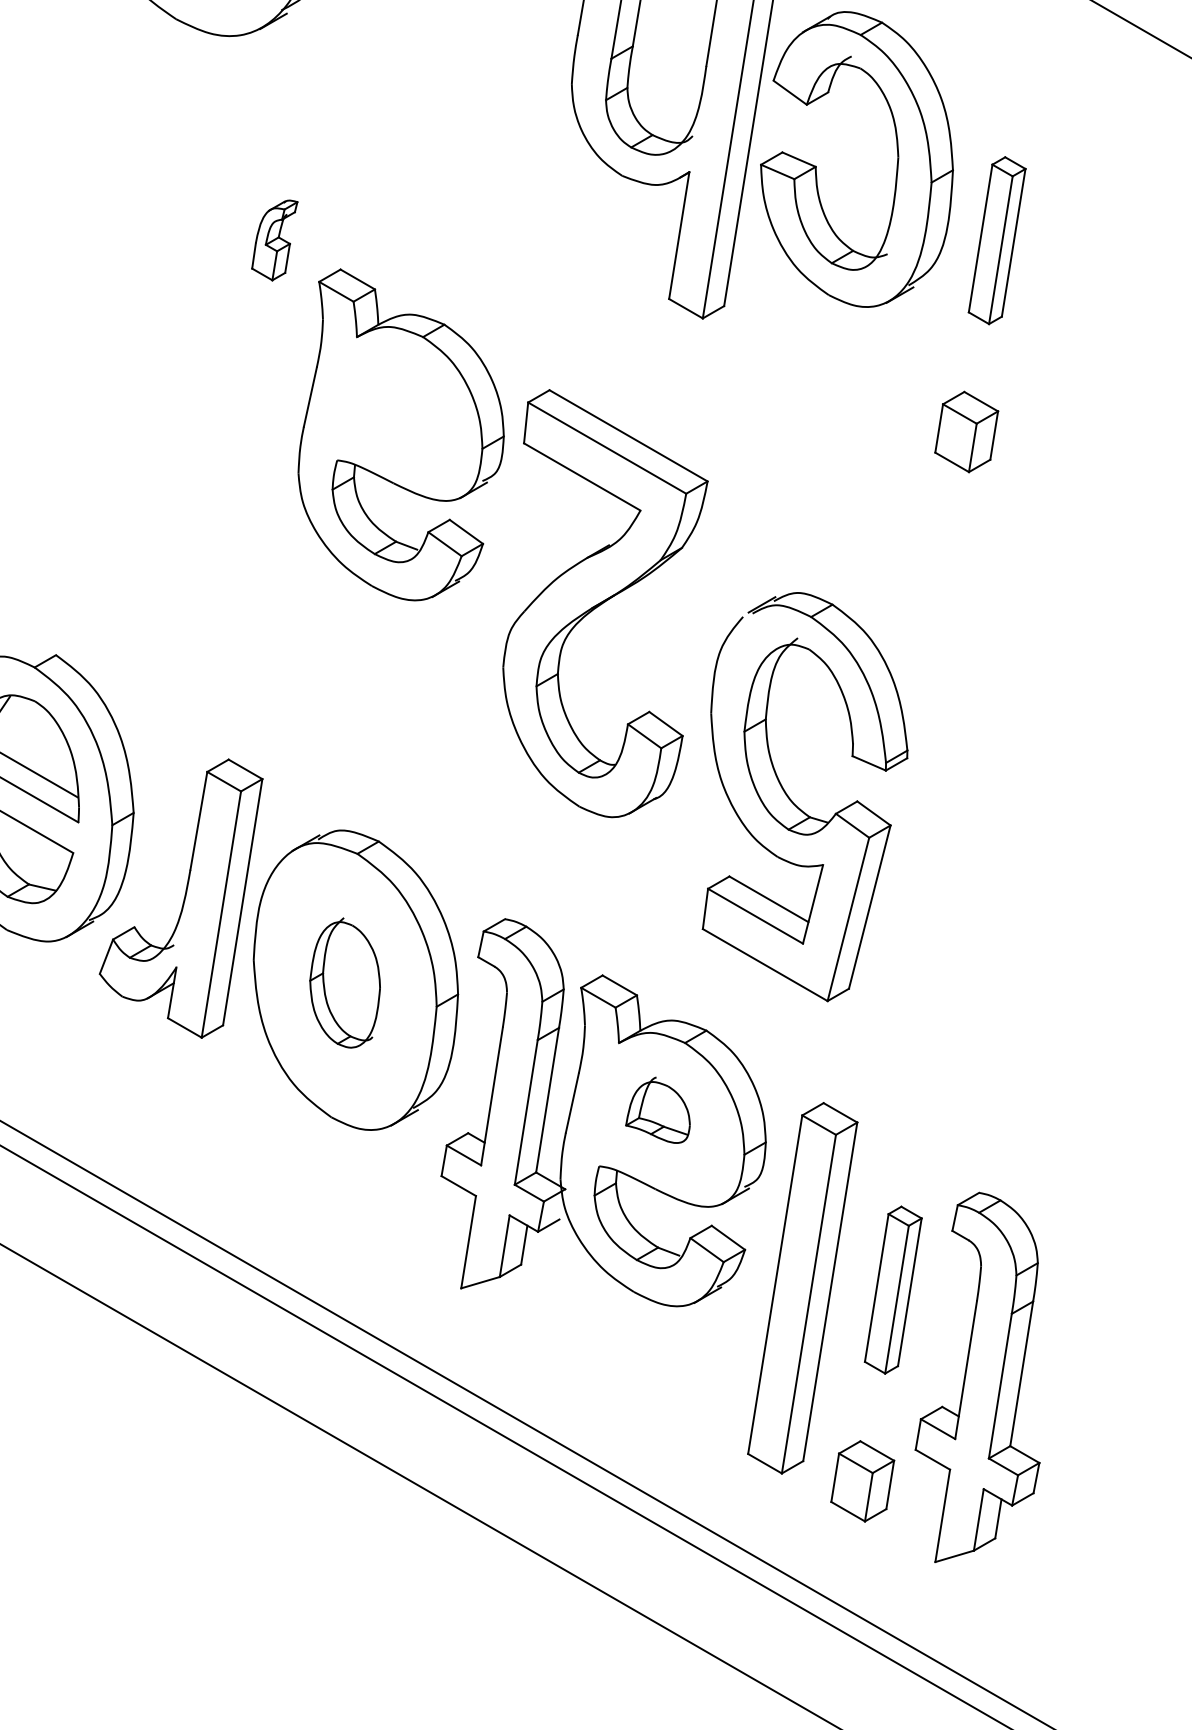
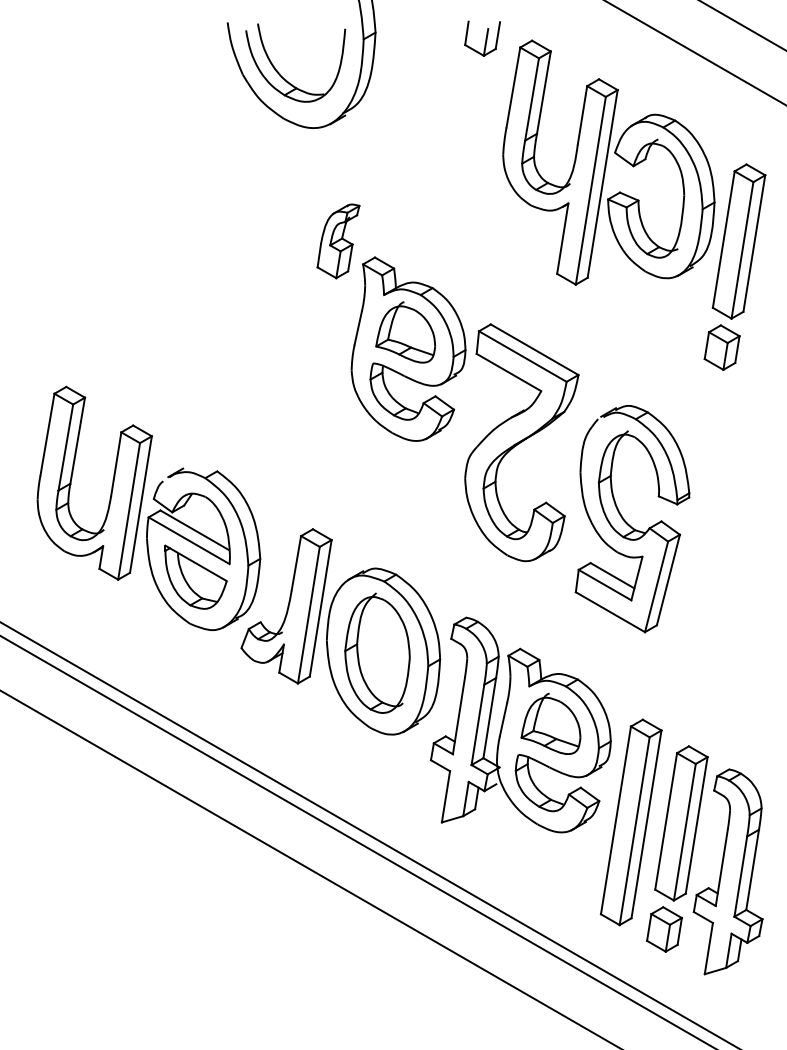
part: (274, 240) -> (338, 241), size x1.67
part: (996, 240) -> (738, 241), size x1.67
part: (395, 404) -> (405, 332), added
part: (805, 797) -> (632, 519), moved
part: (345, 981) -> (377, 652), size x1.67
part: (657, 1109) -> (550, 723), size x1.67
part: (893, 1290) -> (681, 823), size x1.67

